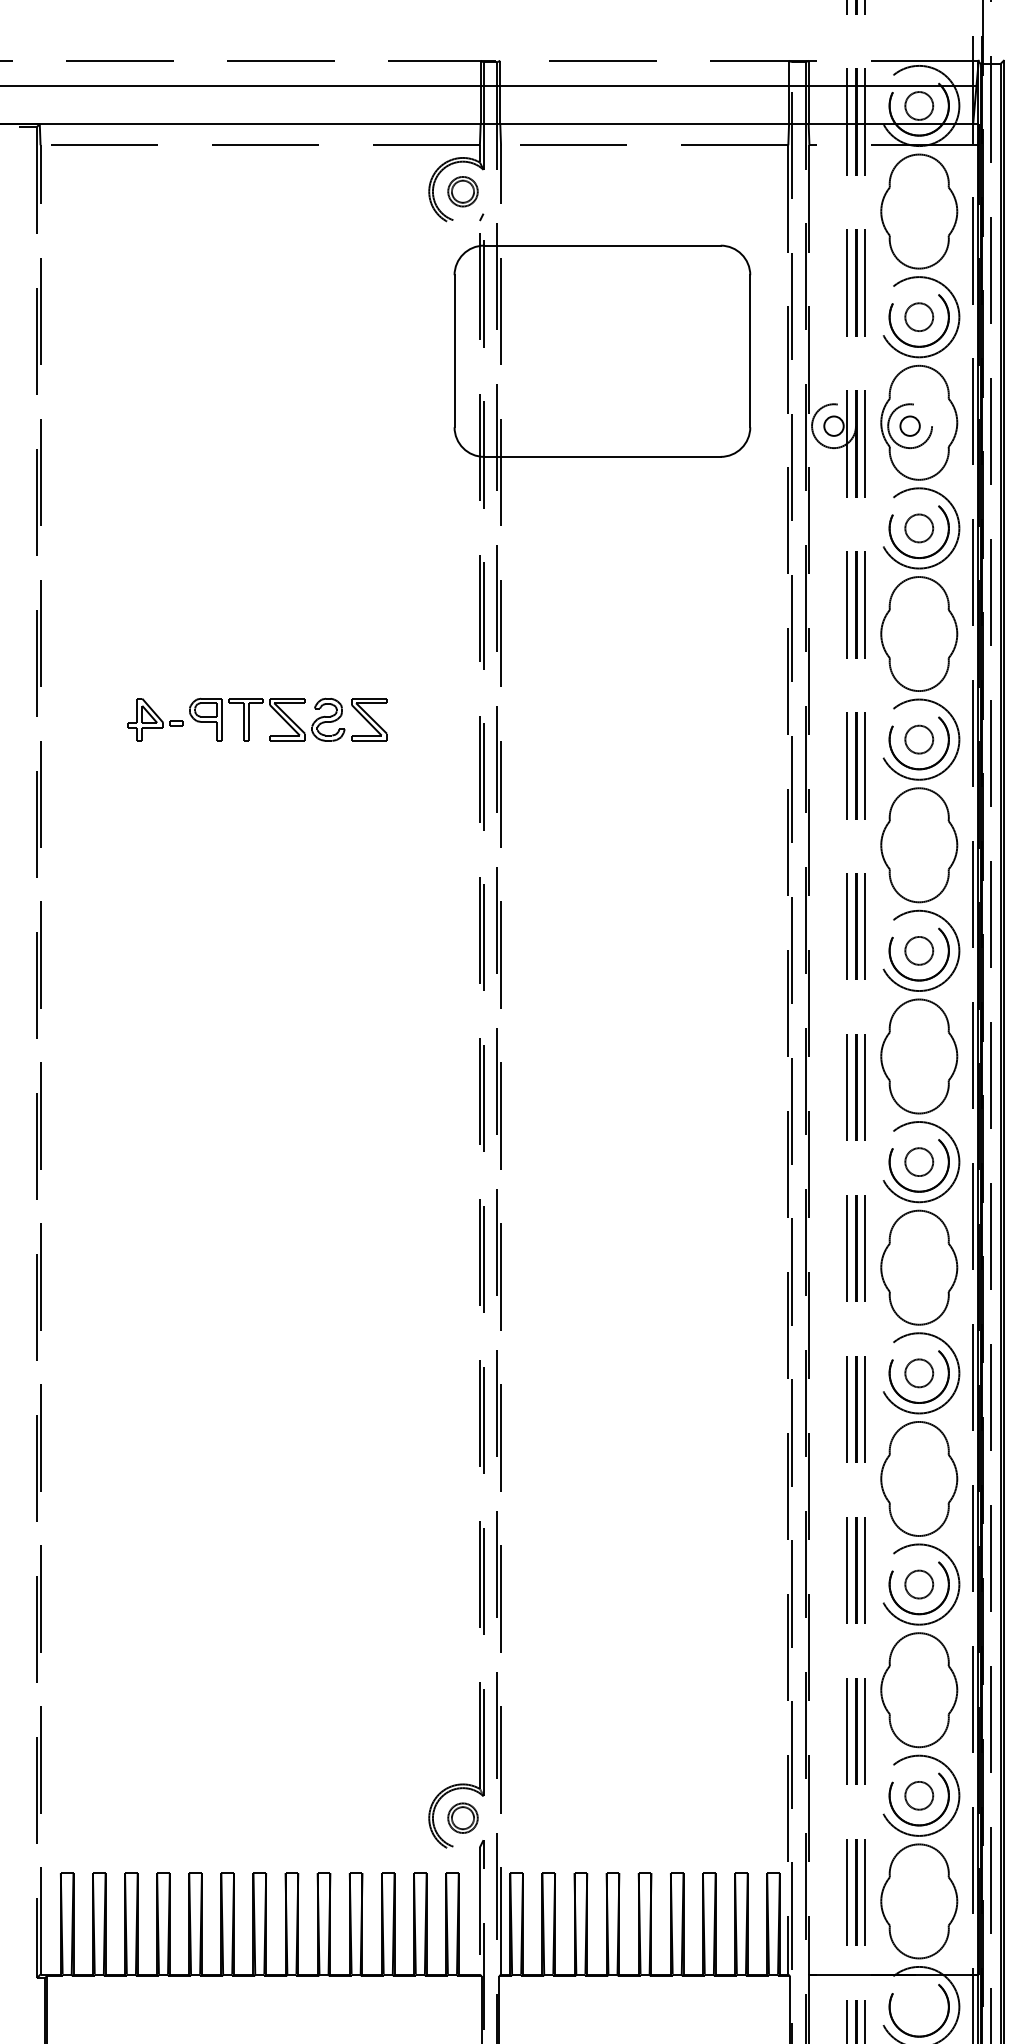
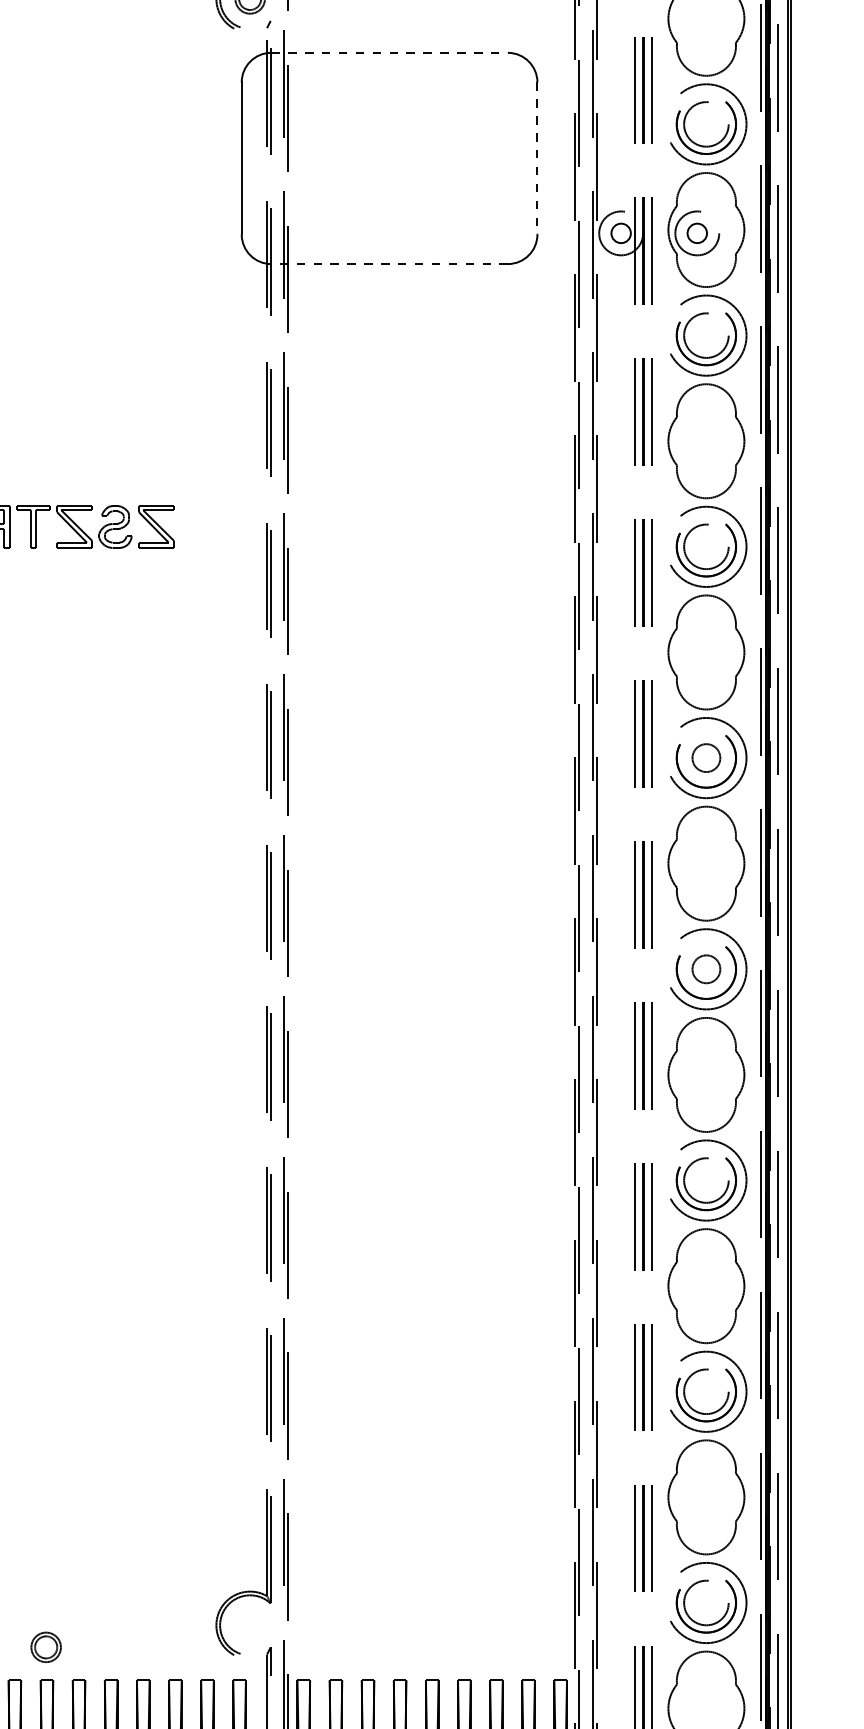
line: (602, 245) -> (389, 52), solid -> dashed
circle: (919, 317) -> (706, 124), size x1.6
line: (750, 351) -> (537, 158), solid -> dashed
line: (601, 456) -> (388, 263), solid -> dashed
circle: (919, 528) -> (706, 335), size x1.6
circle: (919, 739) -> (706, 546), size x1.6
circle: (919, 1373) -> (706, 1180), size x1.6
circle: (919, 1584) -> (706, 1391), size x1.6
circle: (919, 1795) -> (706, 1602), size x1.6
part: (462, 1817) -> (45, 1646), moved

